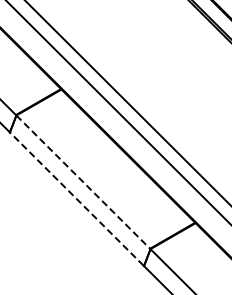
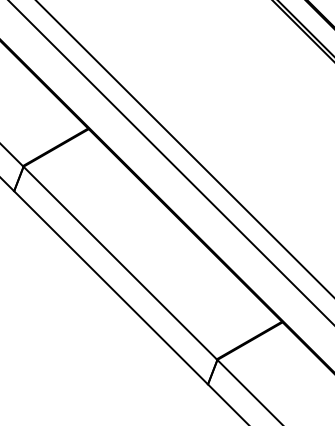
line: (83, 182) -> (120, 263), dashed -> solid
line: (76, 198) -> (110, 286), dashed -> solid

